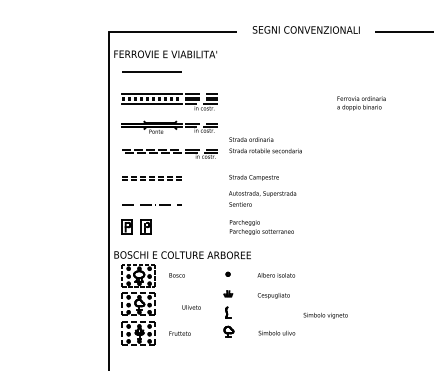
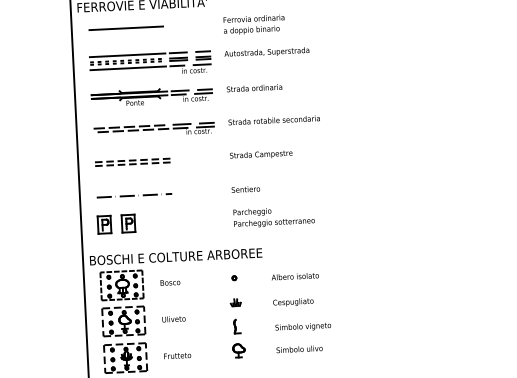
text: (361, 103) -> (254, 24), moved
text: (251, 139) -> (254, 88), moved
text: (262, 193) -> (266, 52), moved
text: (191, 307) -> (173, 319), moved
text: (325, 315) -> (302, 326), moved

